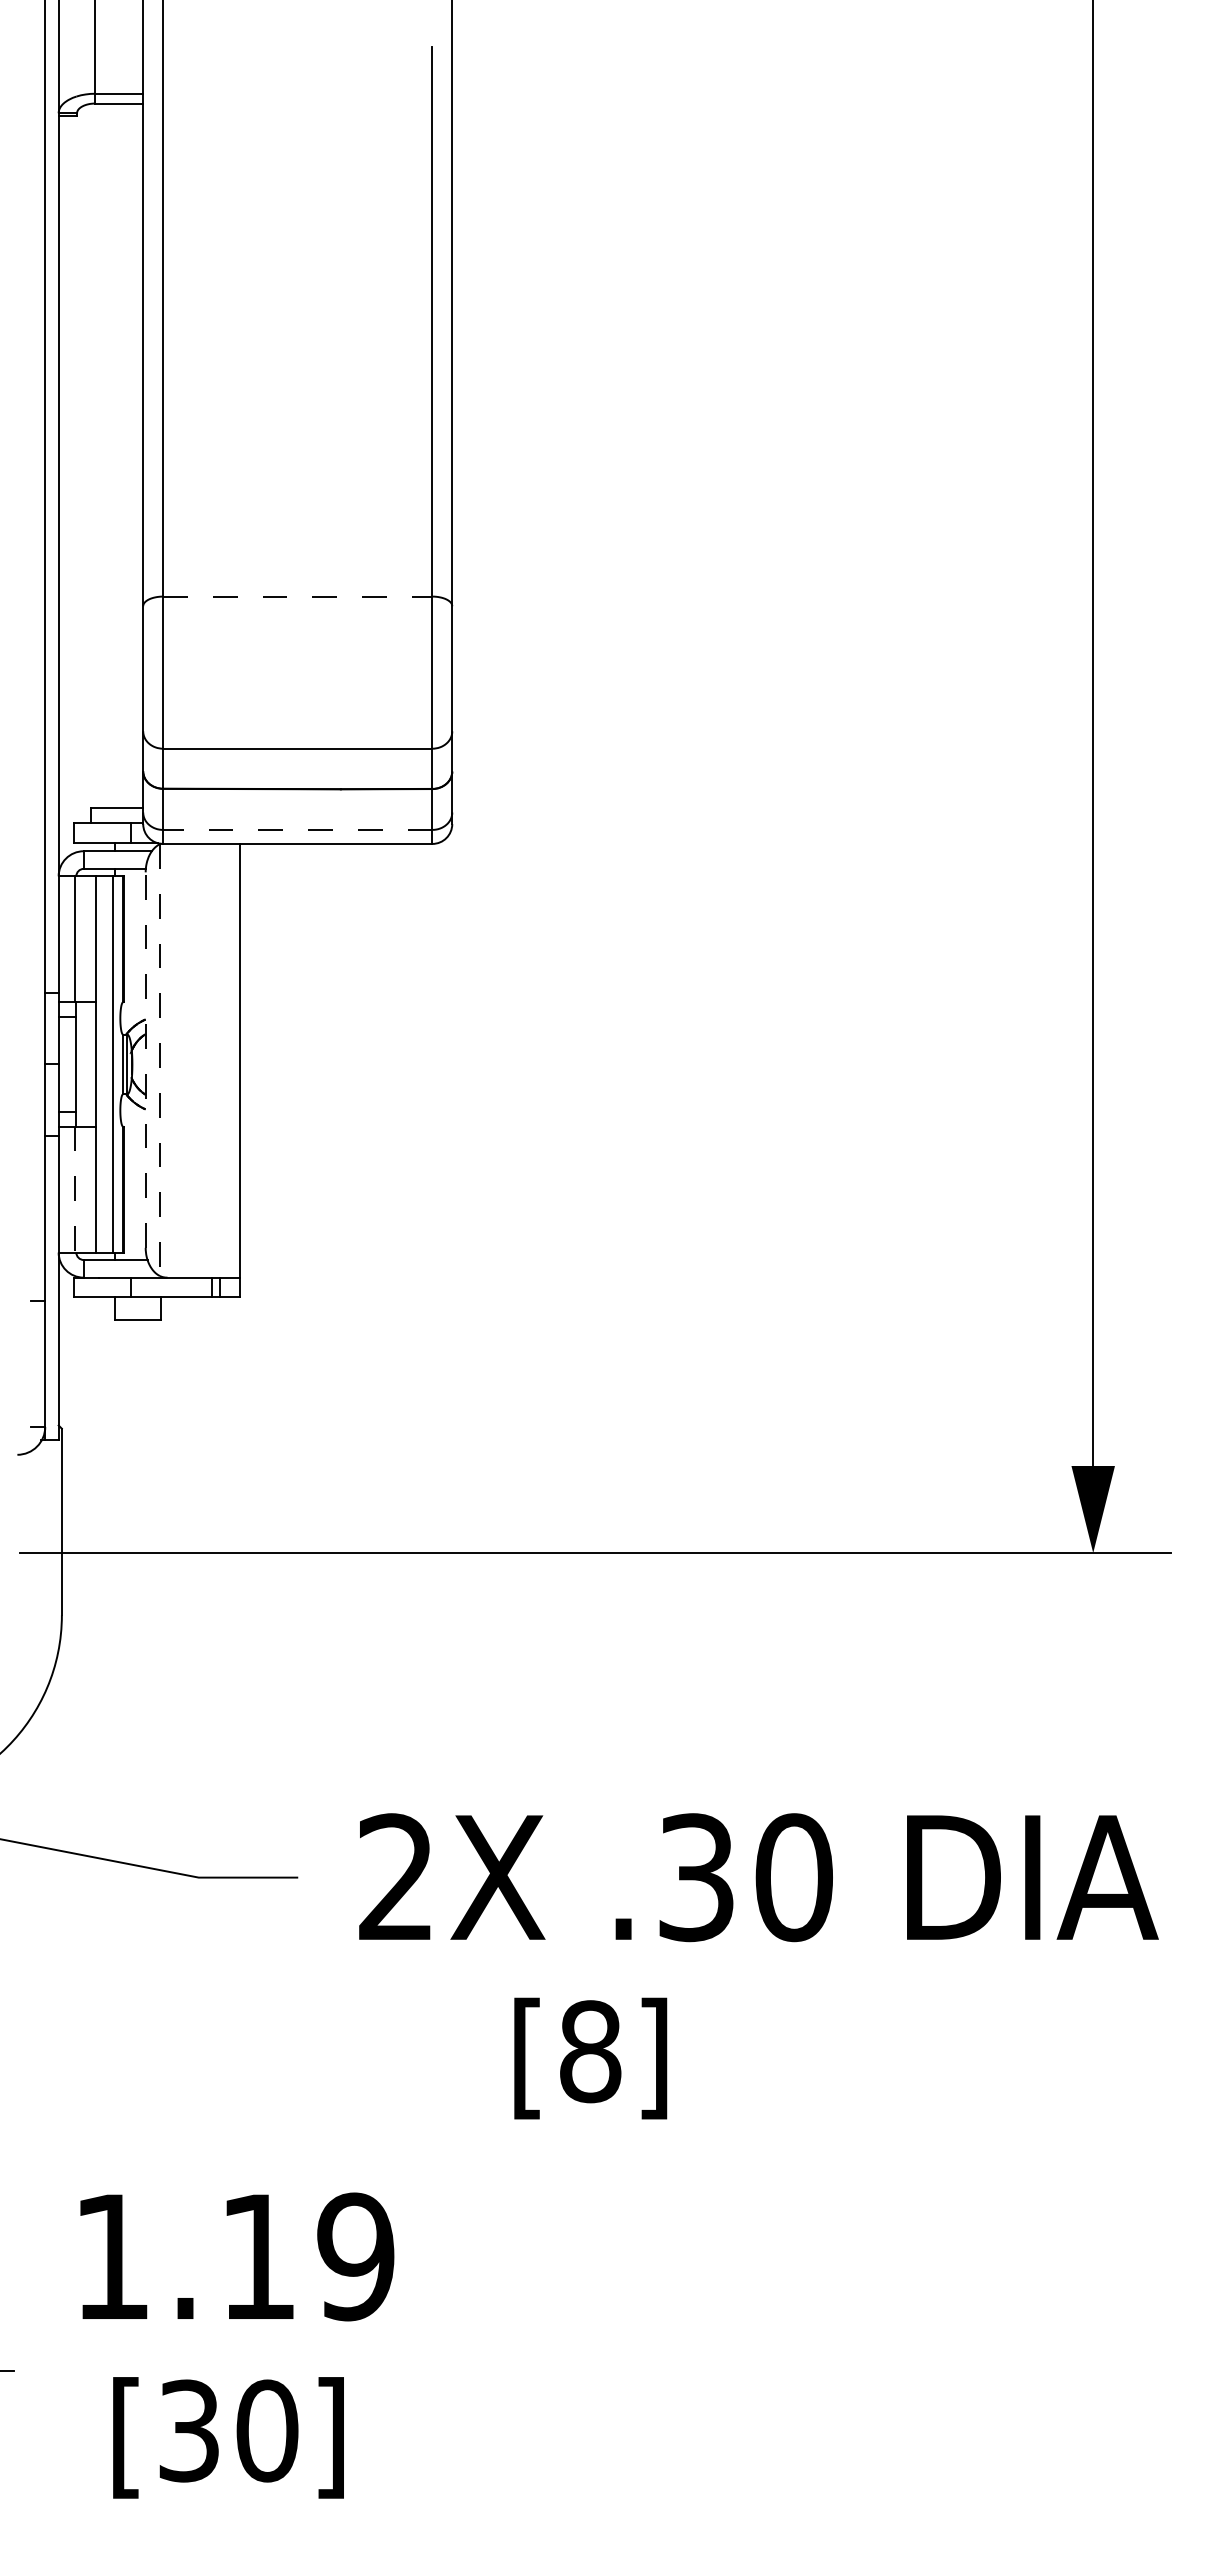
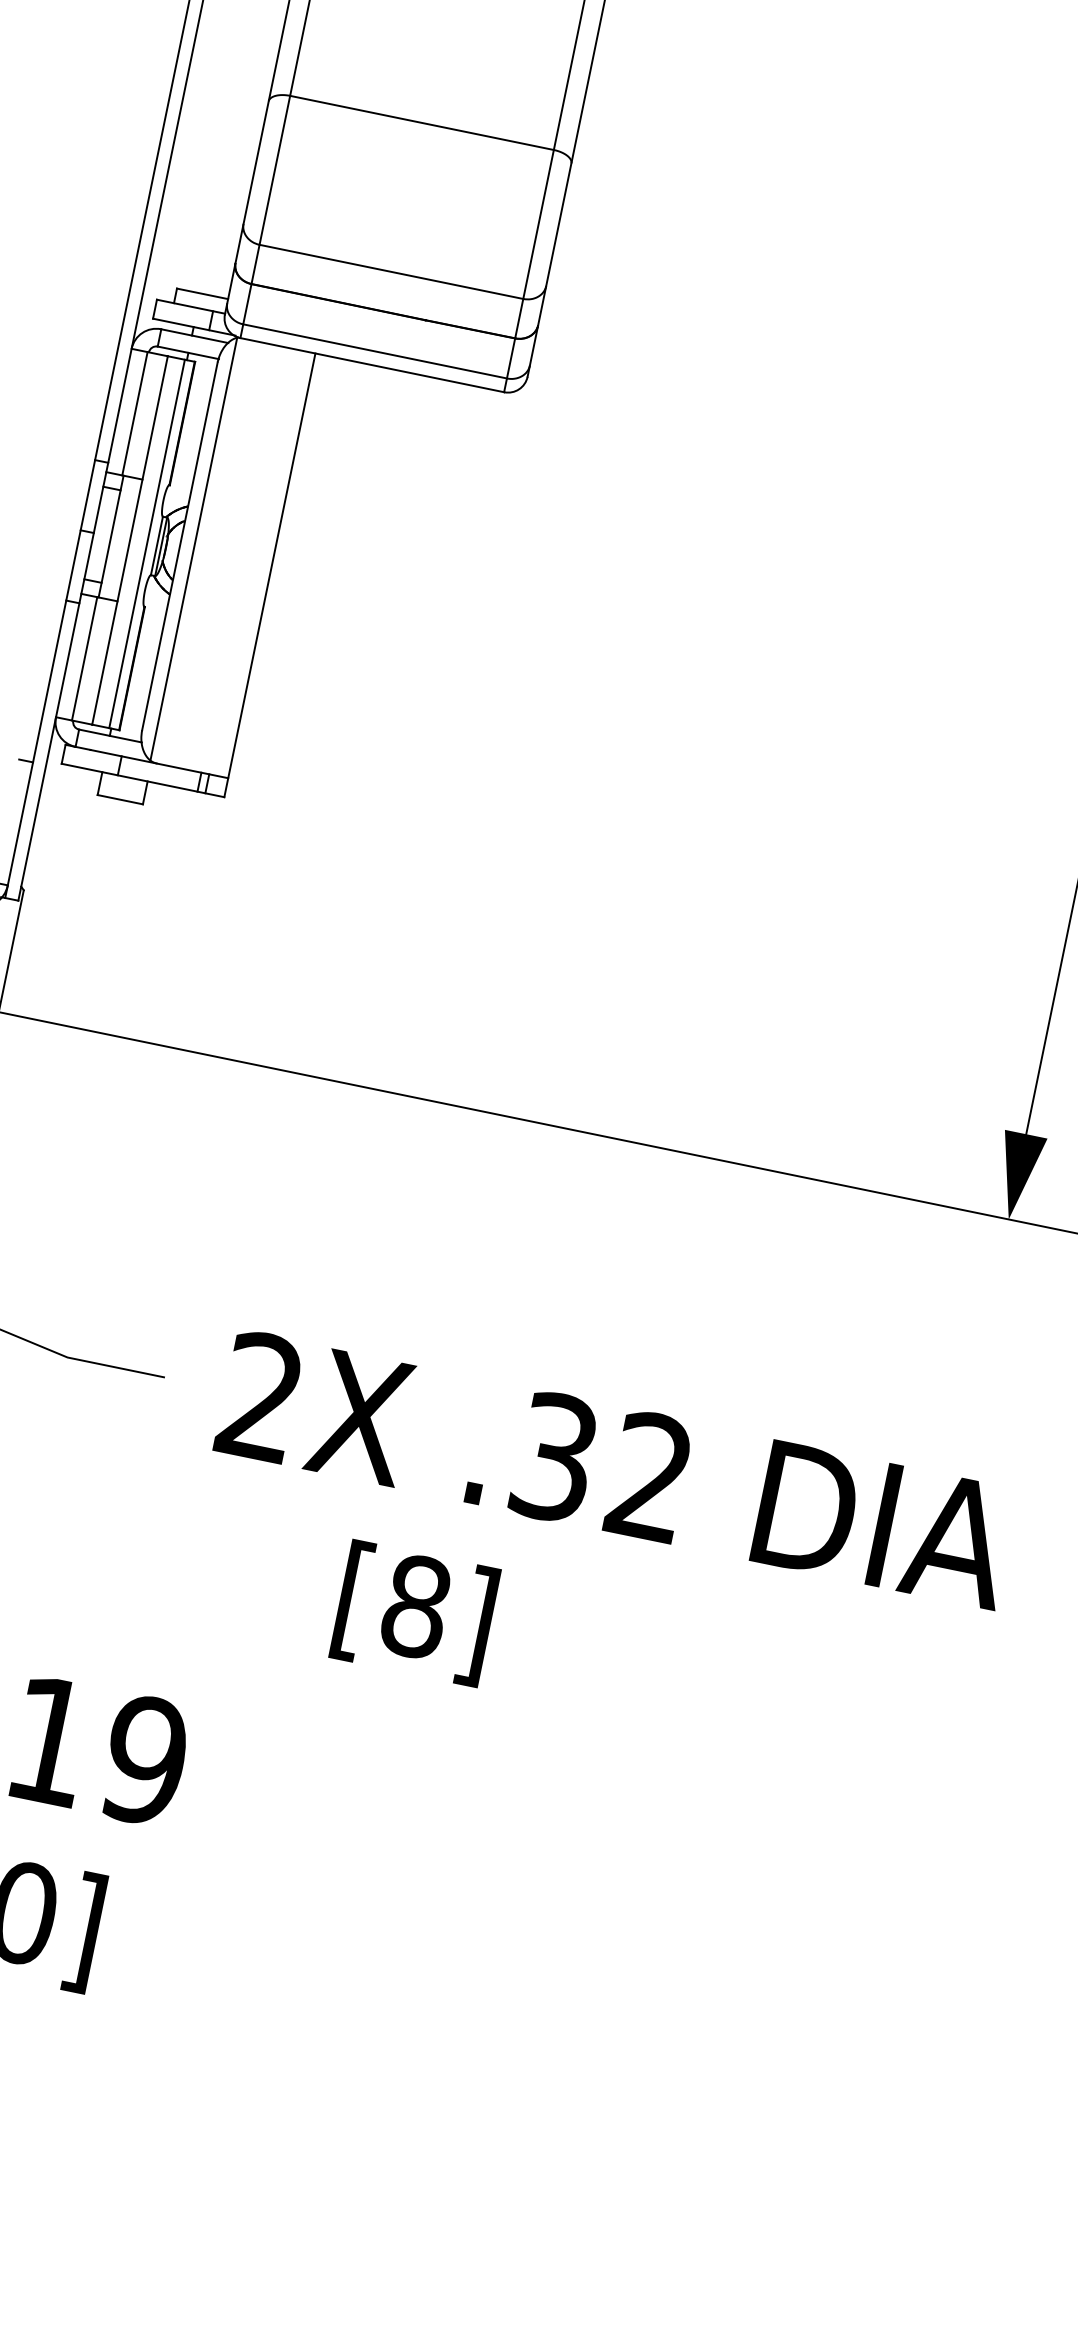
line: (297, 596) -> (421, 122), dashed -> solid
line: (297, 829) -> (374, 350), dashed -> solid
line: (145, 1060) -> (179, 546), dashed -> solid
line: (159, 1060) -> (193, 549), dashed -> solid
line: (74, 1189) -> (84, 658), dashed -> solid
text: (793, 1877) -> (650, 1476), .30 -> .32

